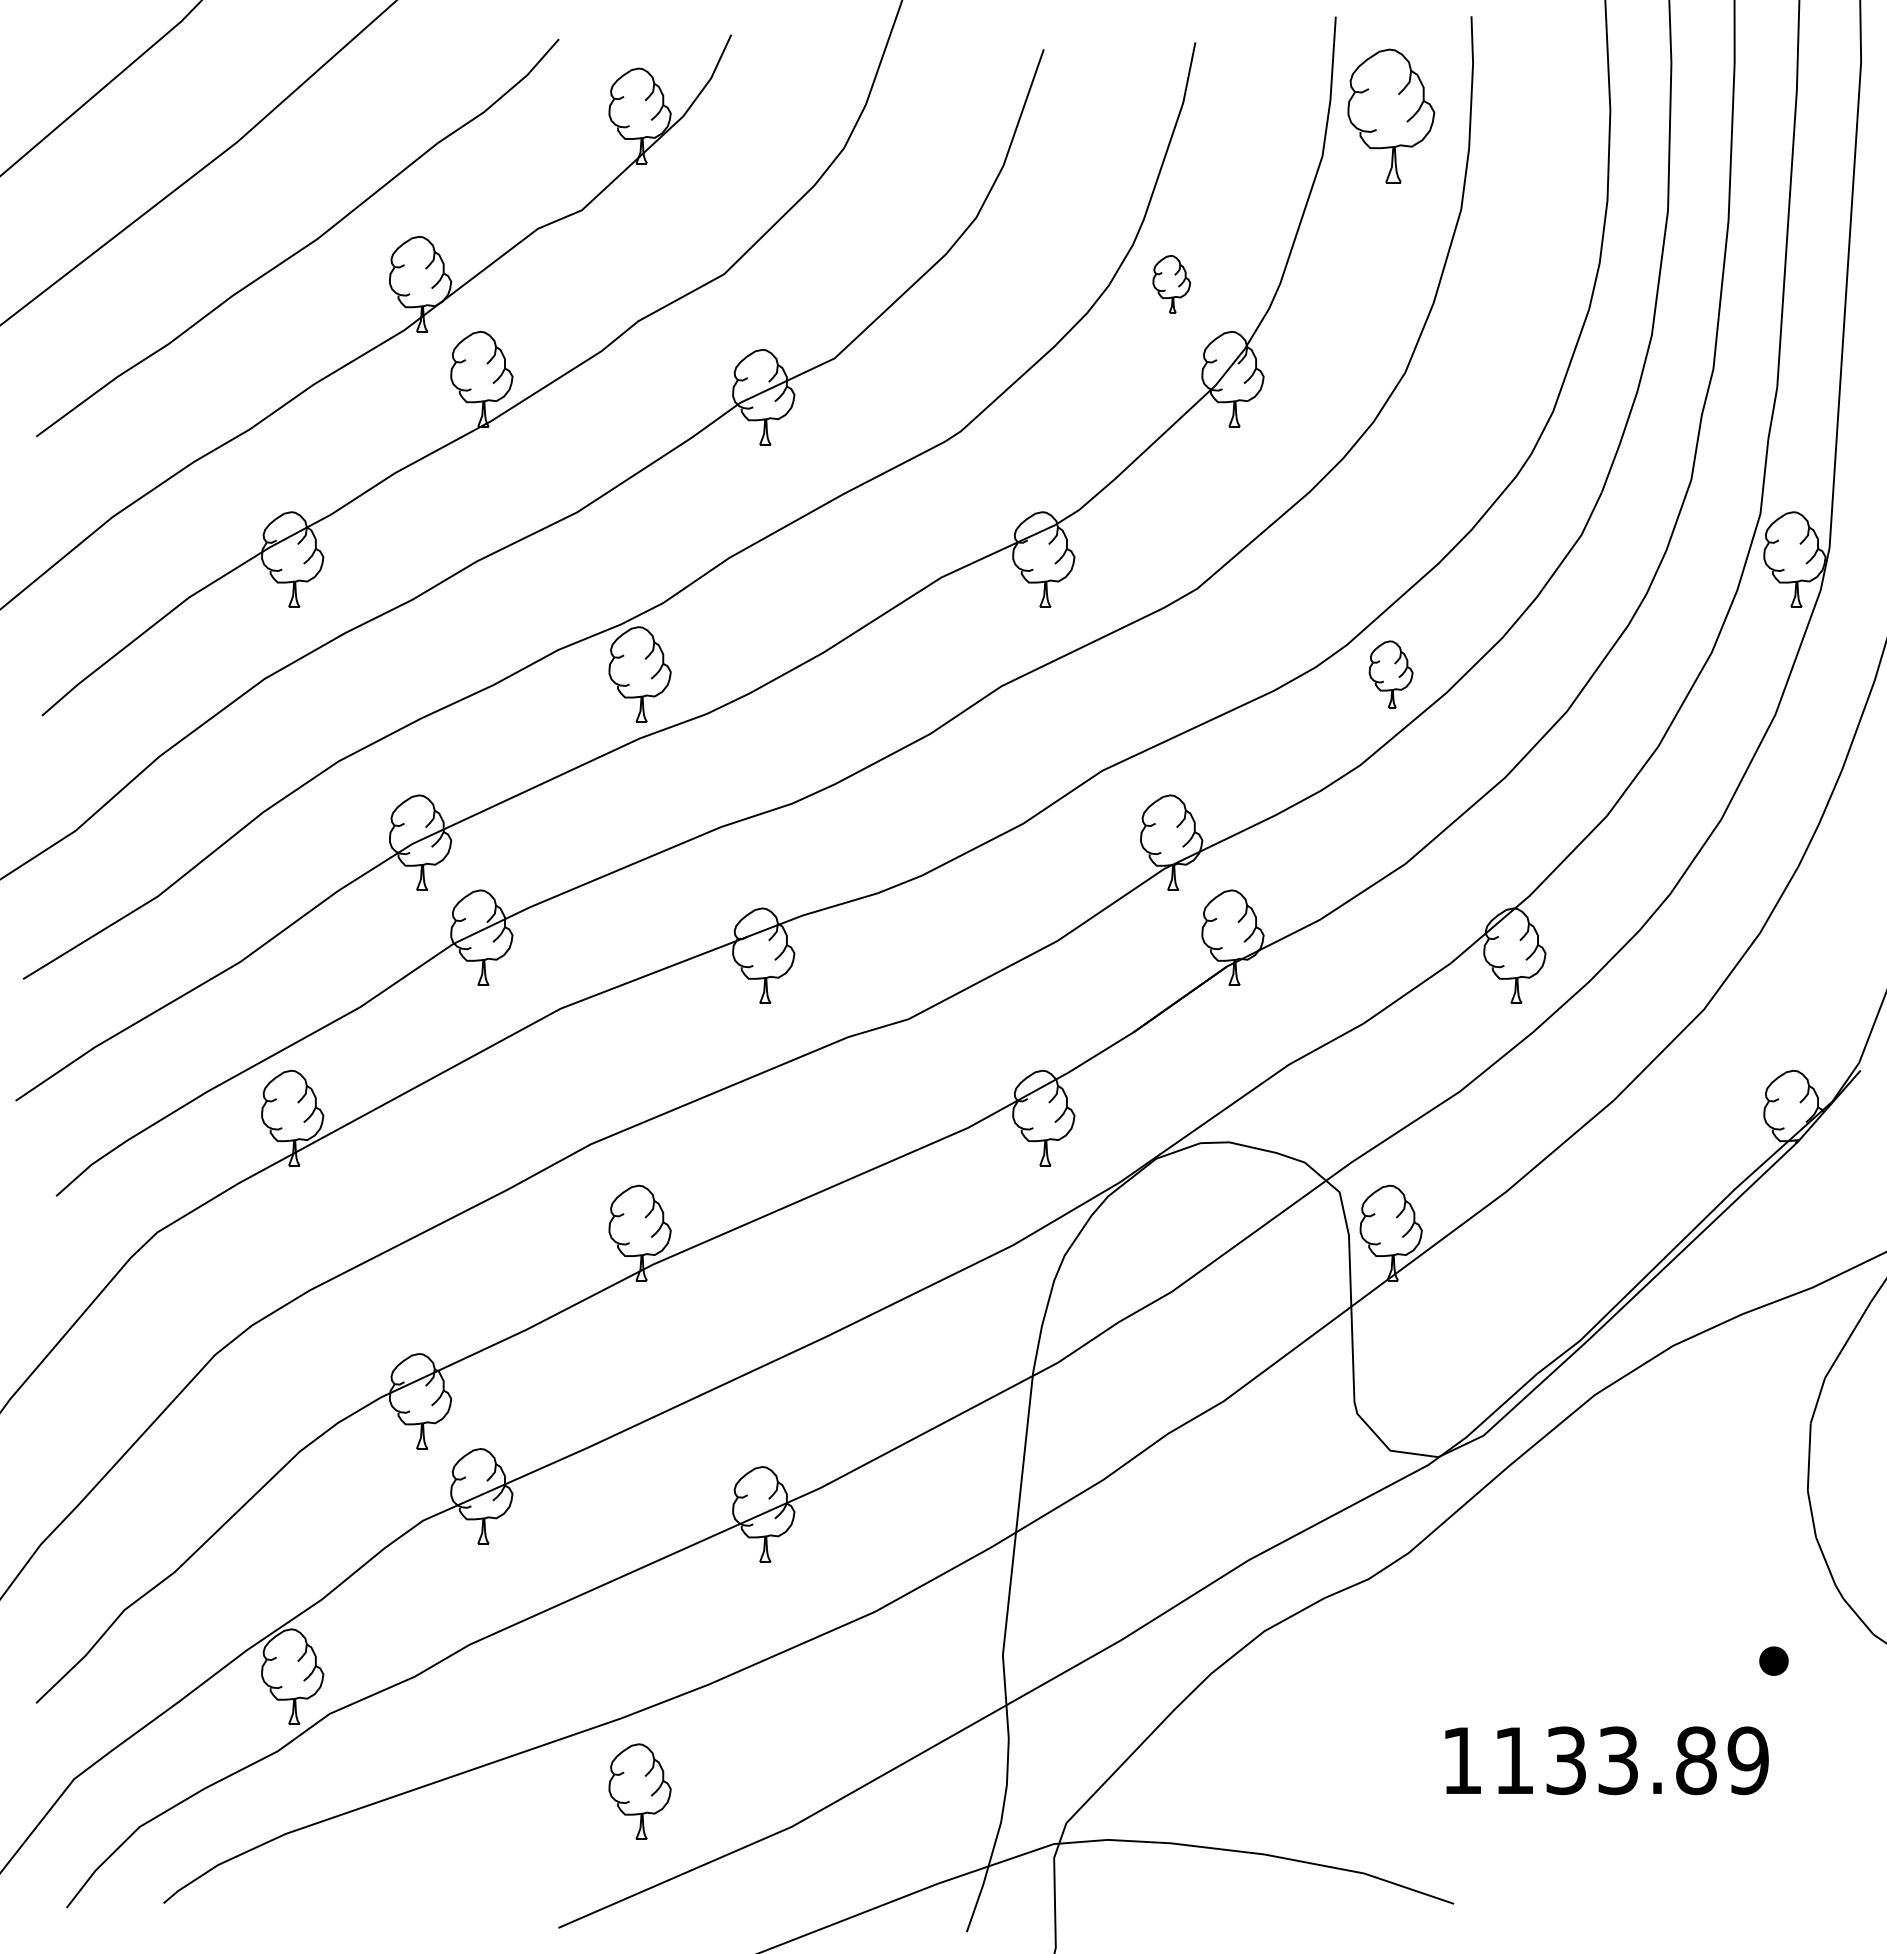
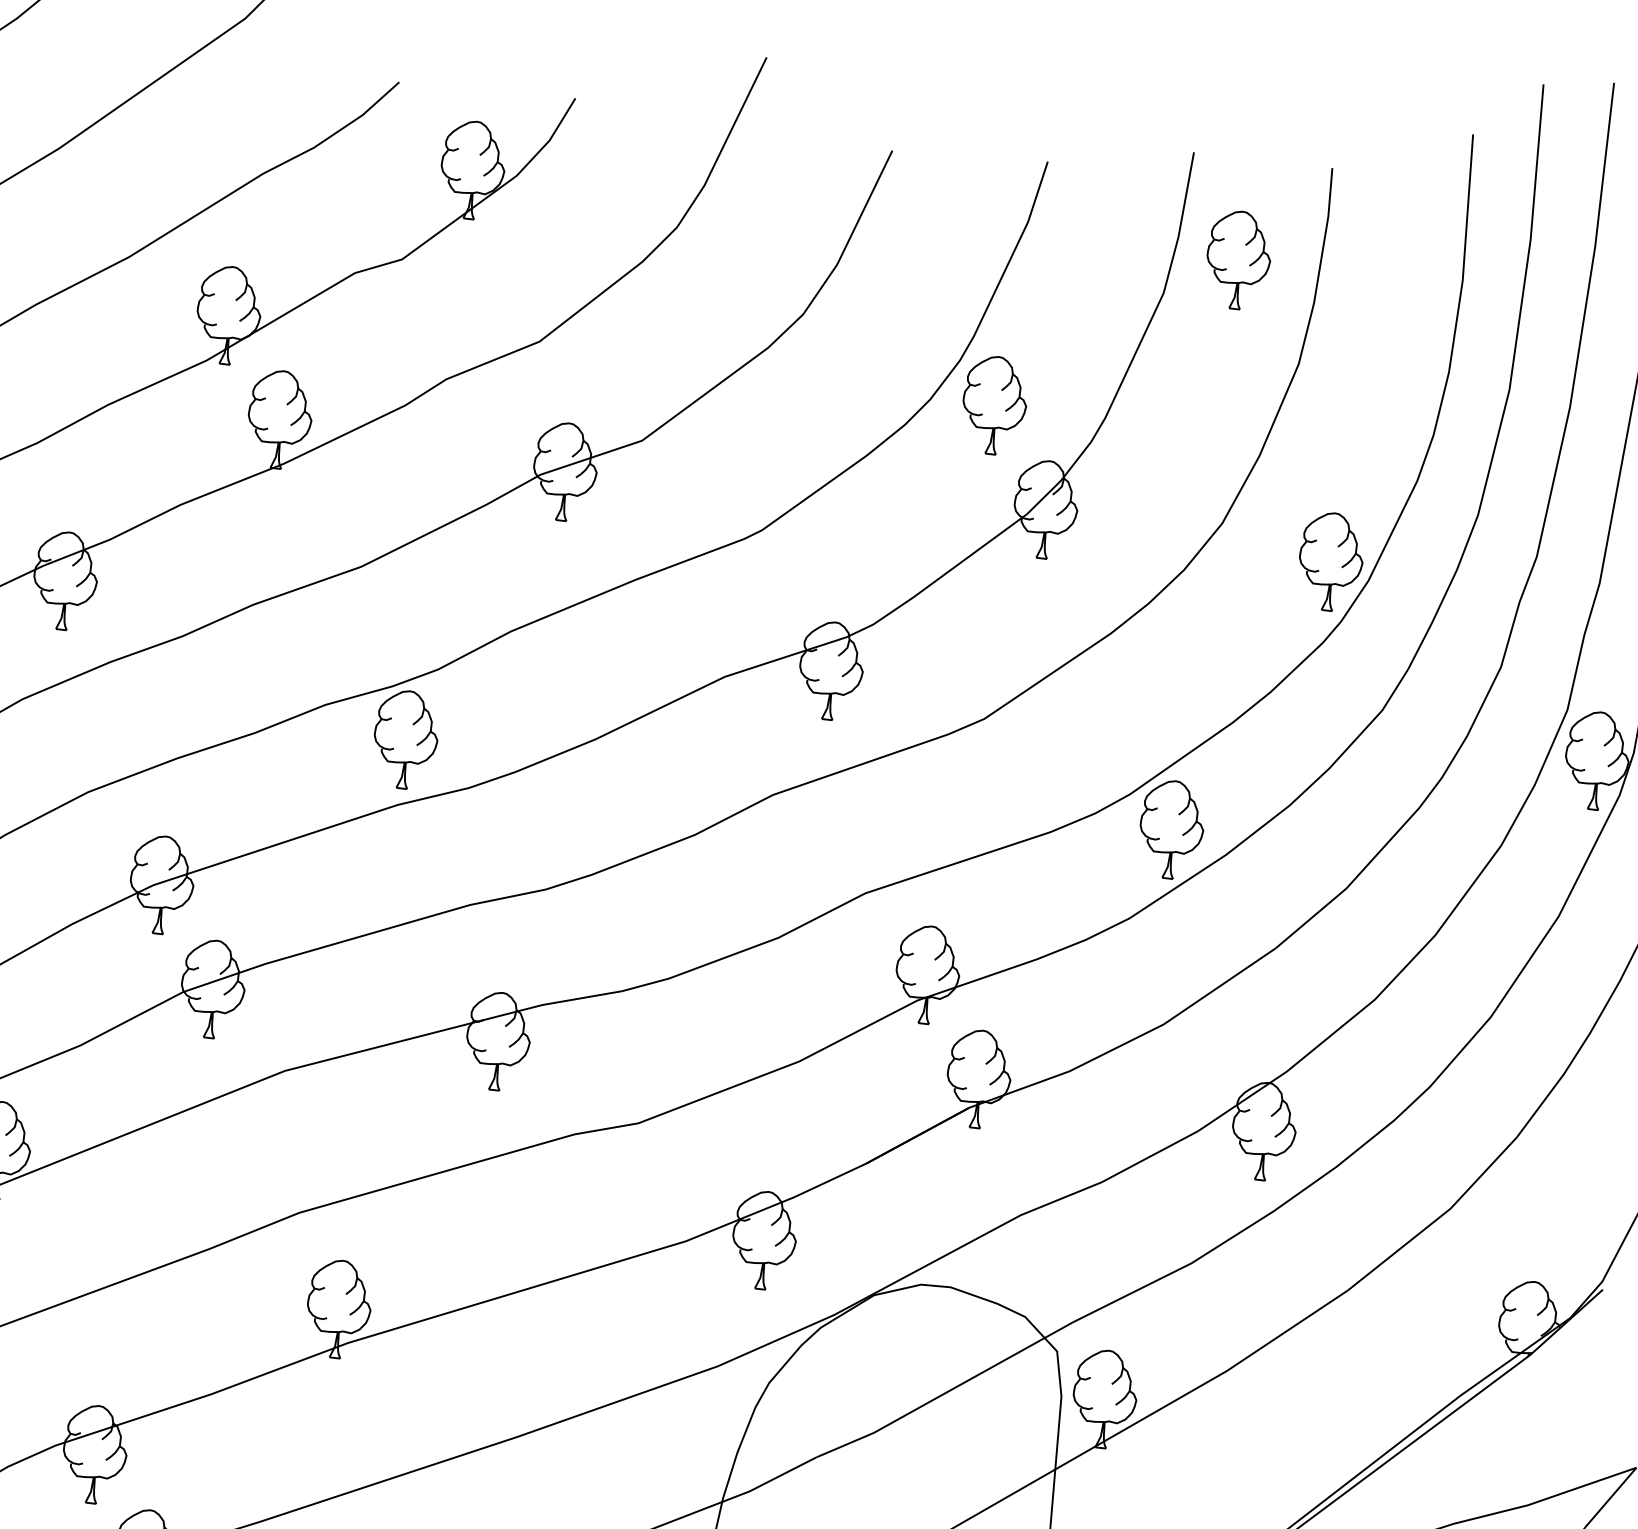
part: (1390, 115) -> (1237, 259), size x0.71
part: (1171, 284) -> (994, 405), size x1.67
part: (1514, 397) -> (1330, 562), added
part: (1390, 674) -> (1170, 829), size x1.43

